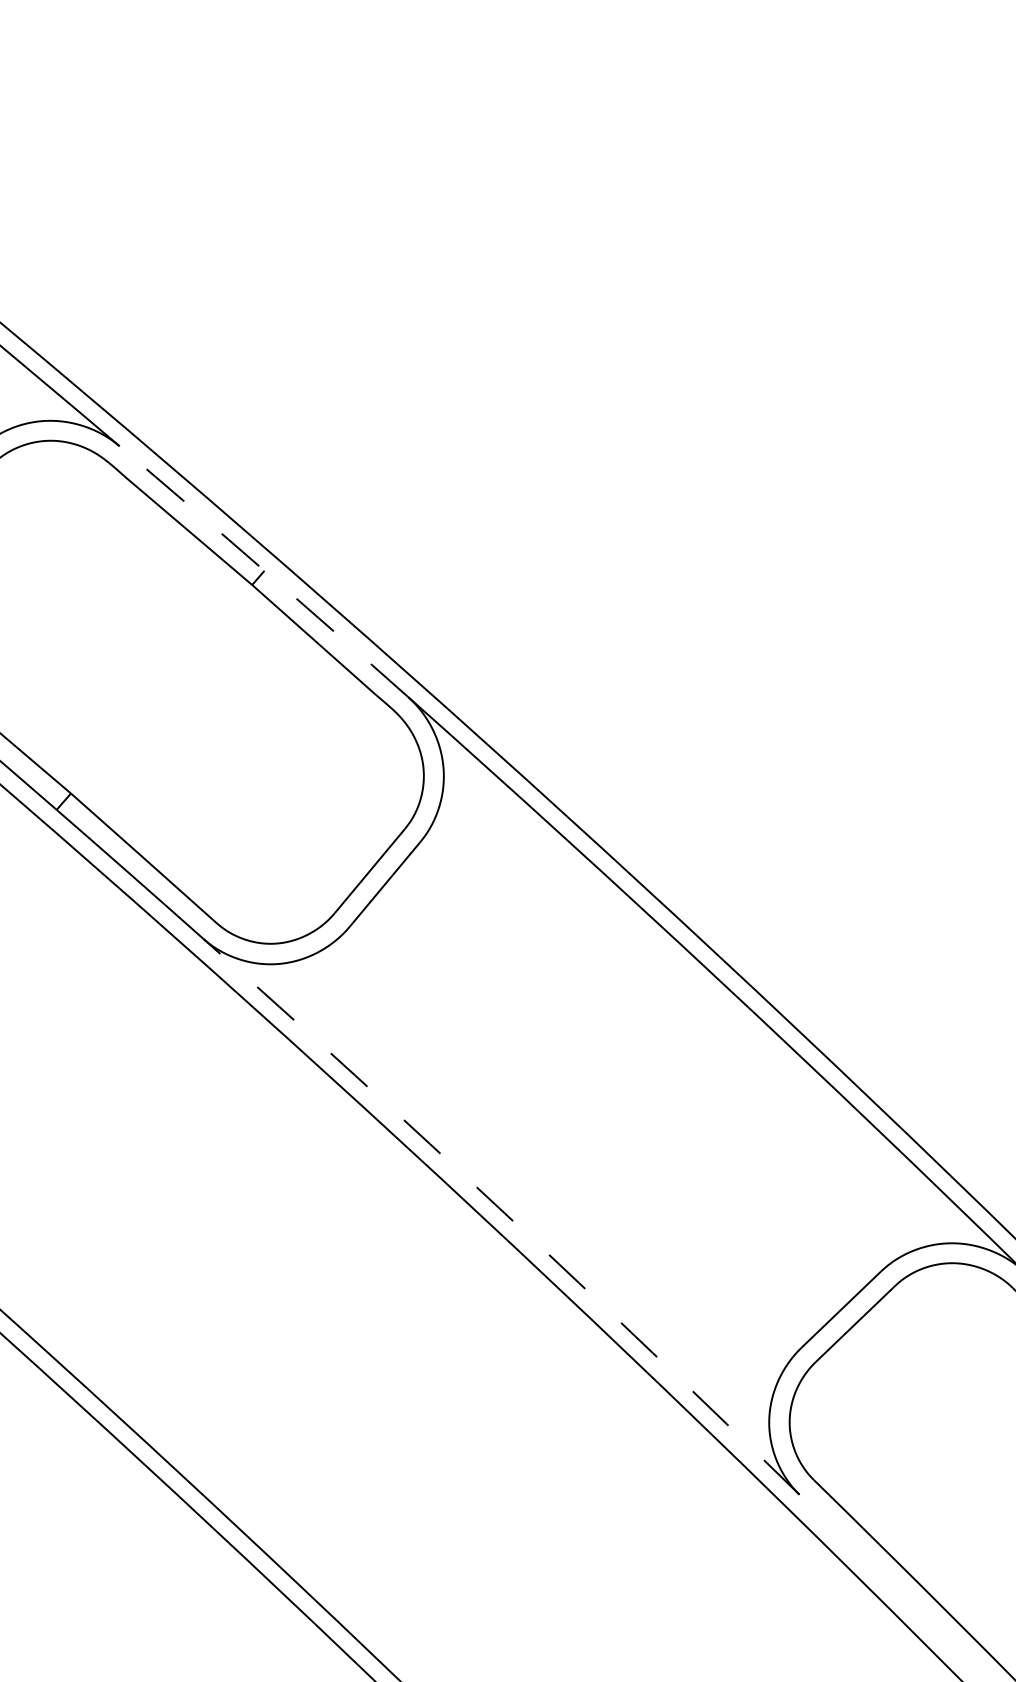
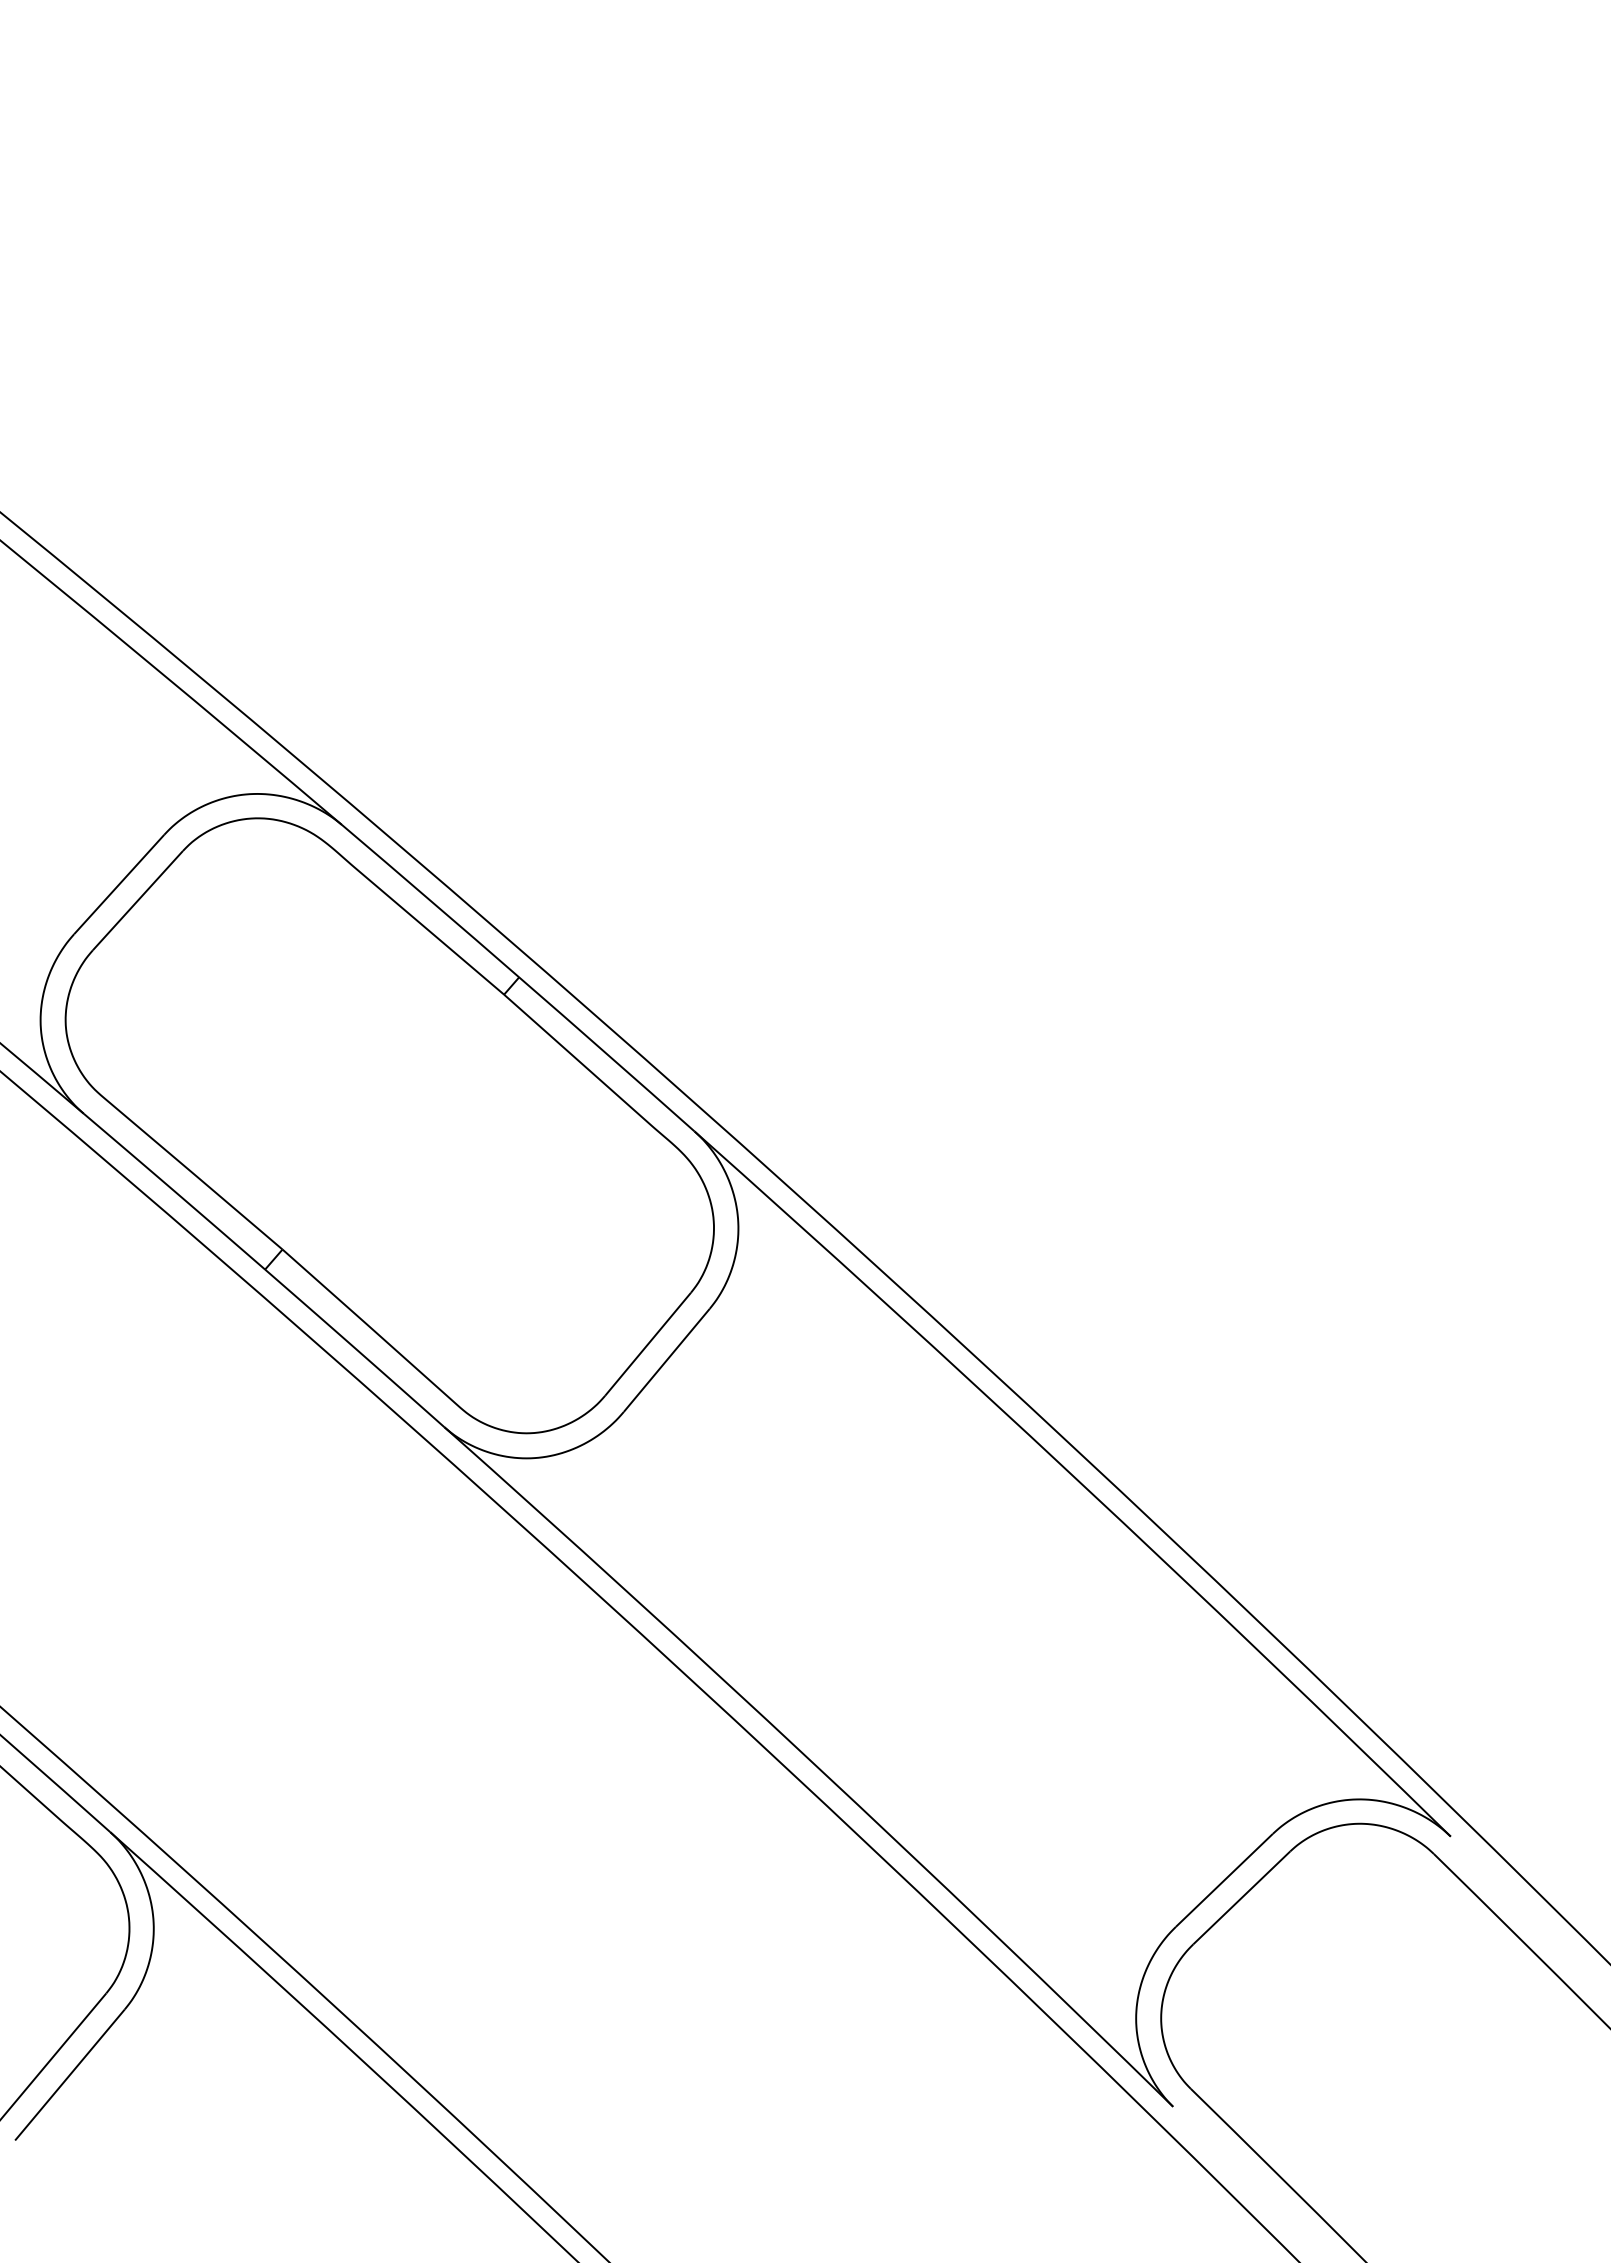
arc: (264, 570) -> (519, 977), dashed -> solid
arc: (504, 1213) -> (812, 1762), dashed -> solid

